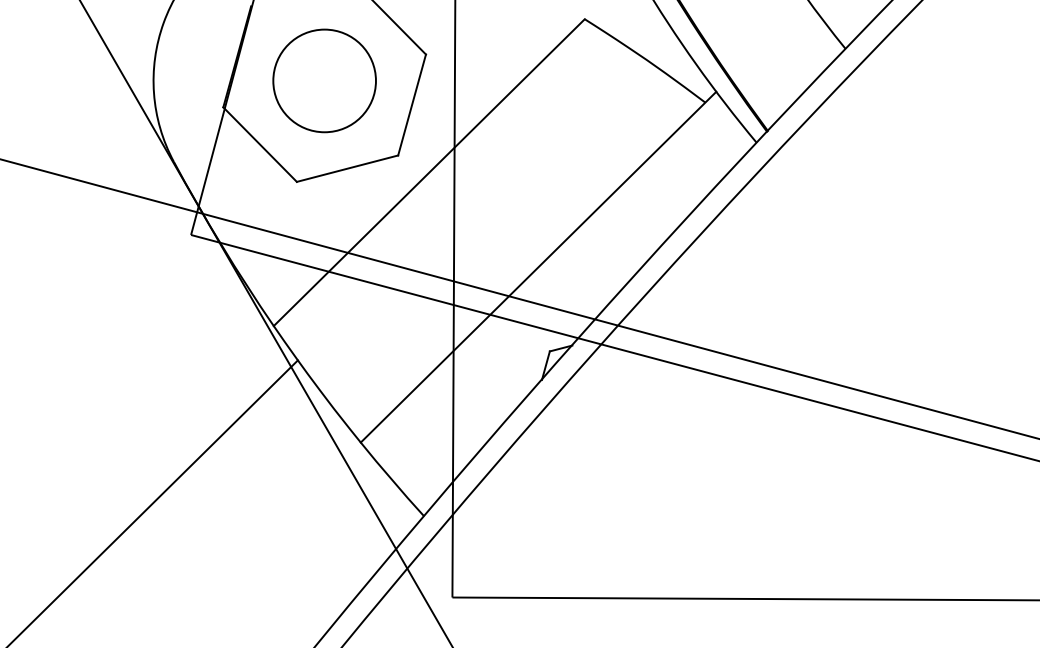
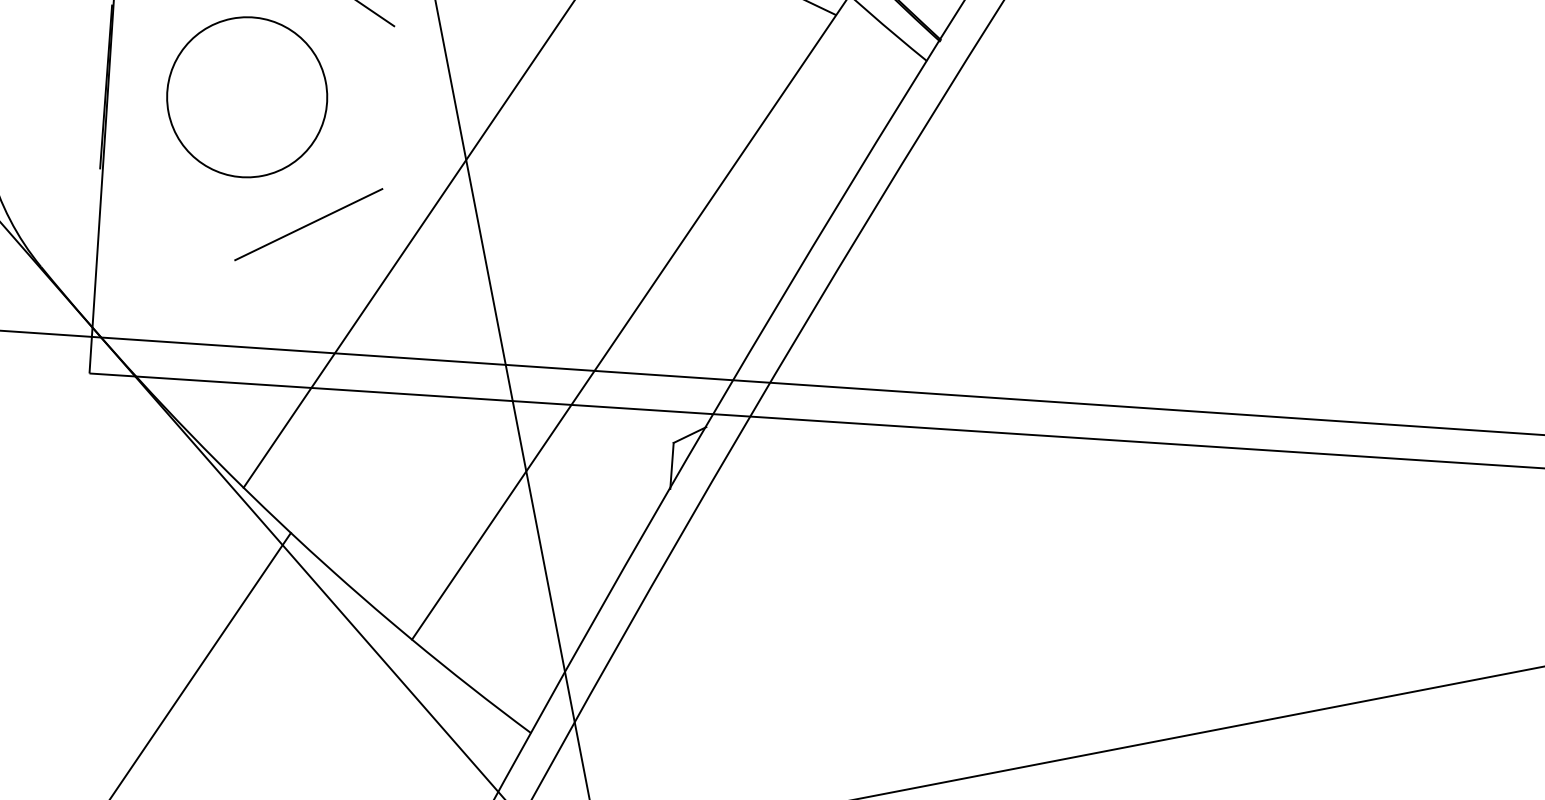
line: (411, 104) -> (387, 107), removed
line: (259, 144) -> (166, 214), removed

